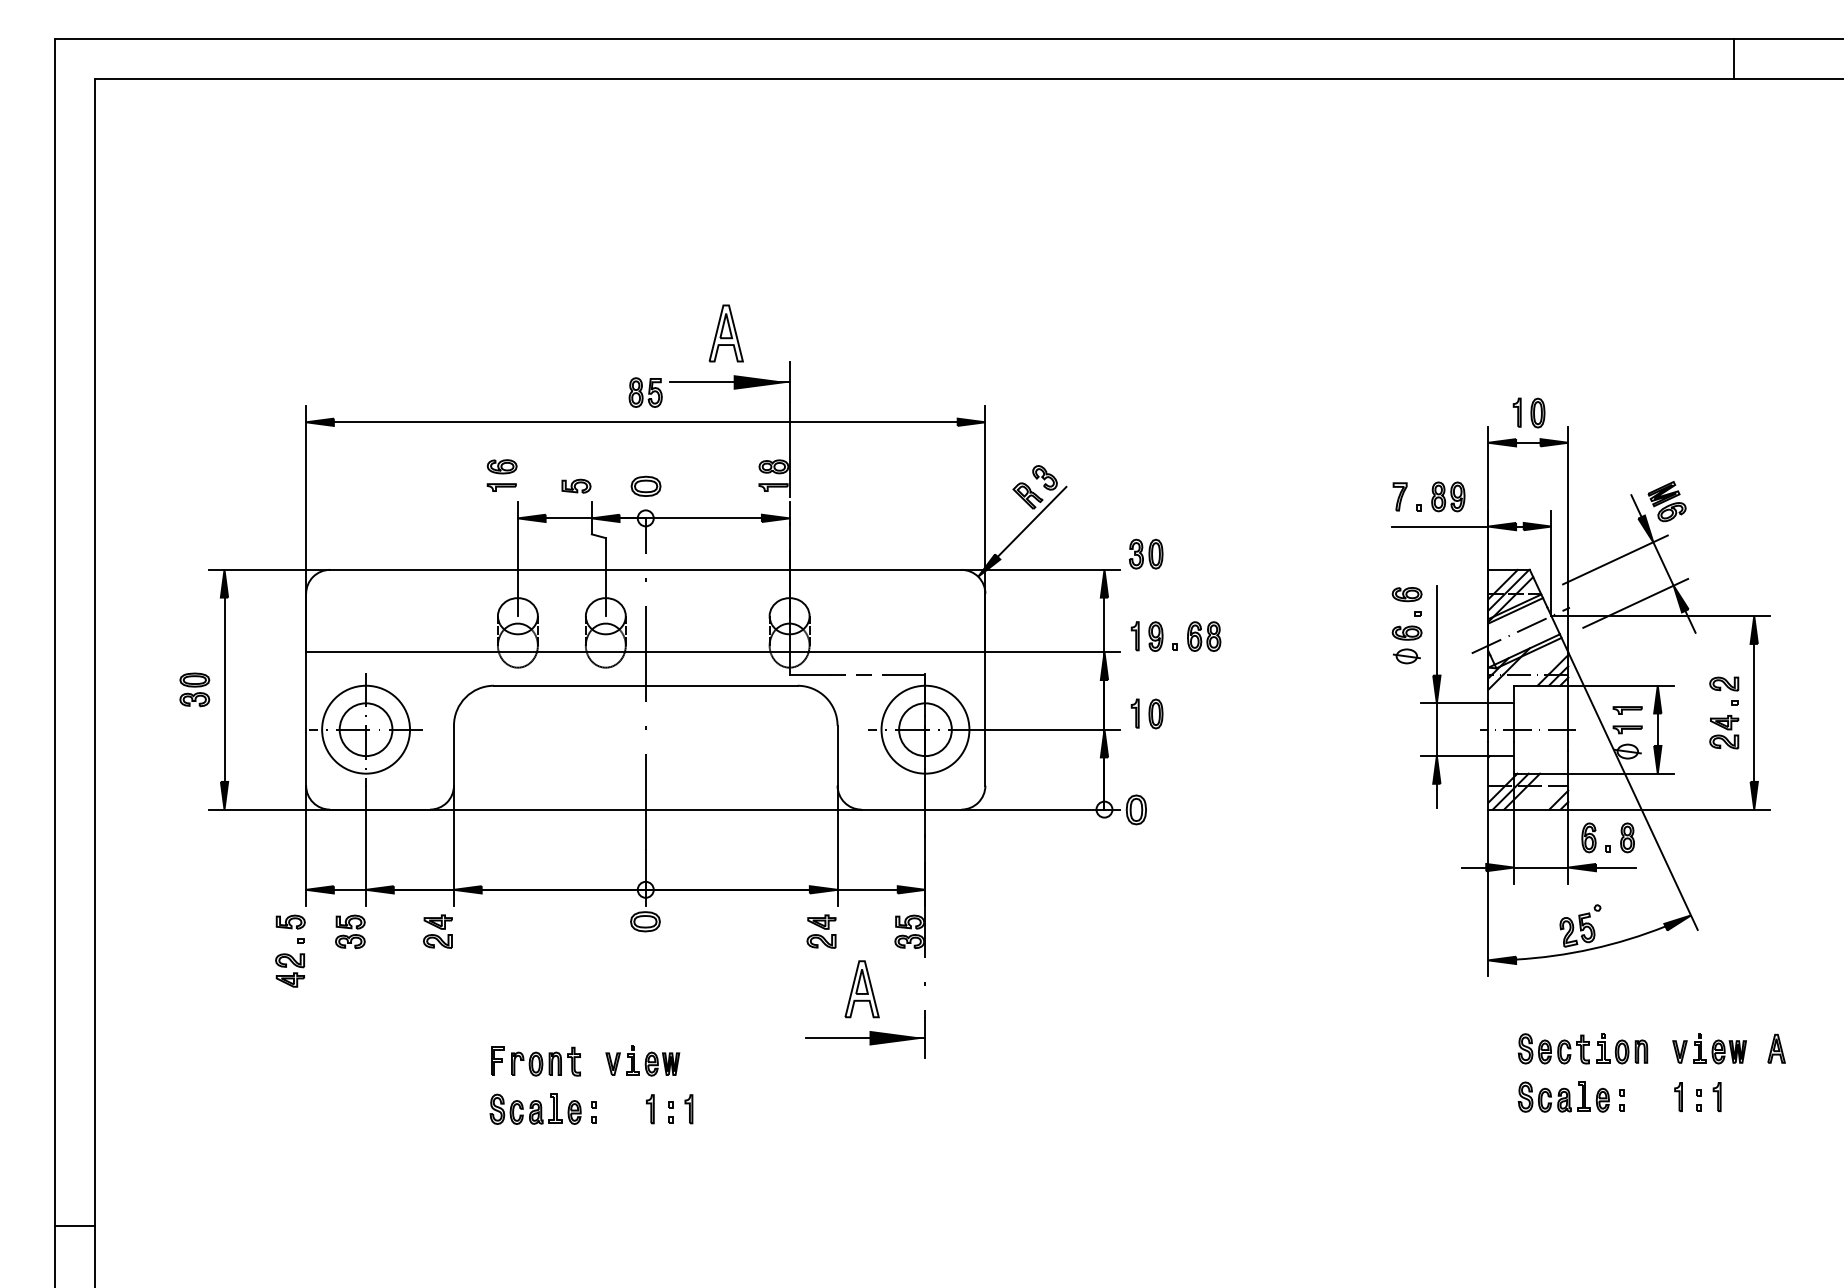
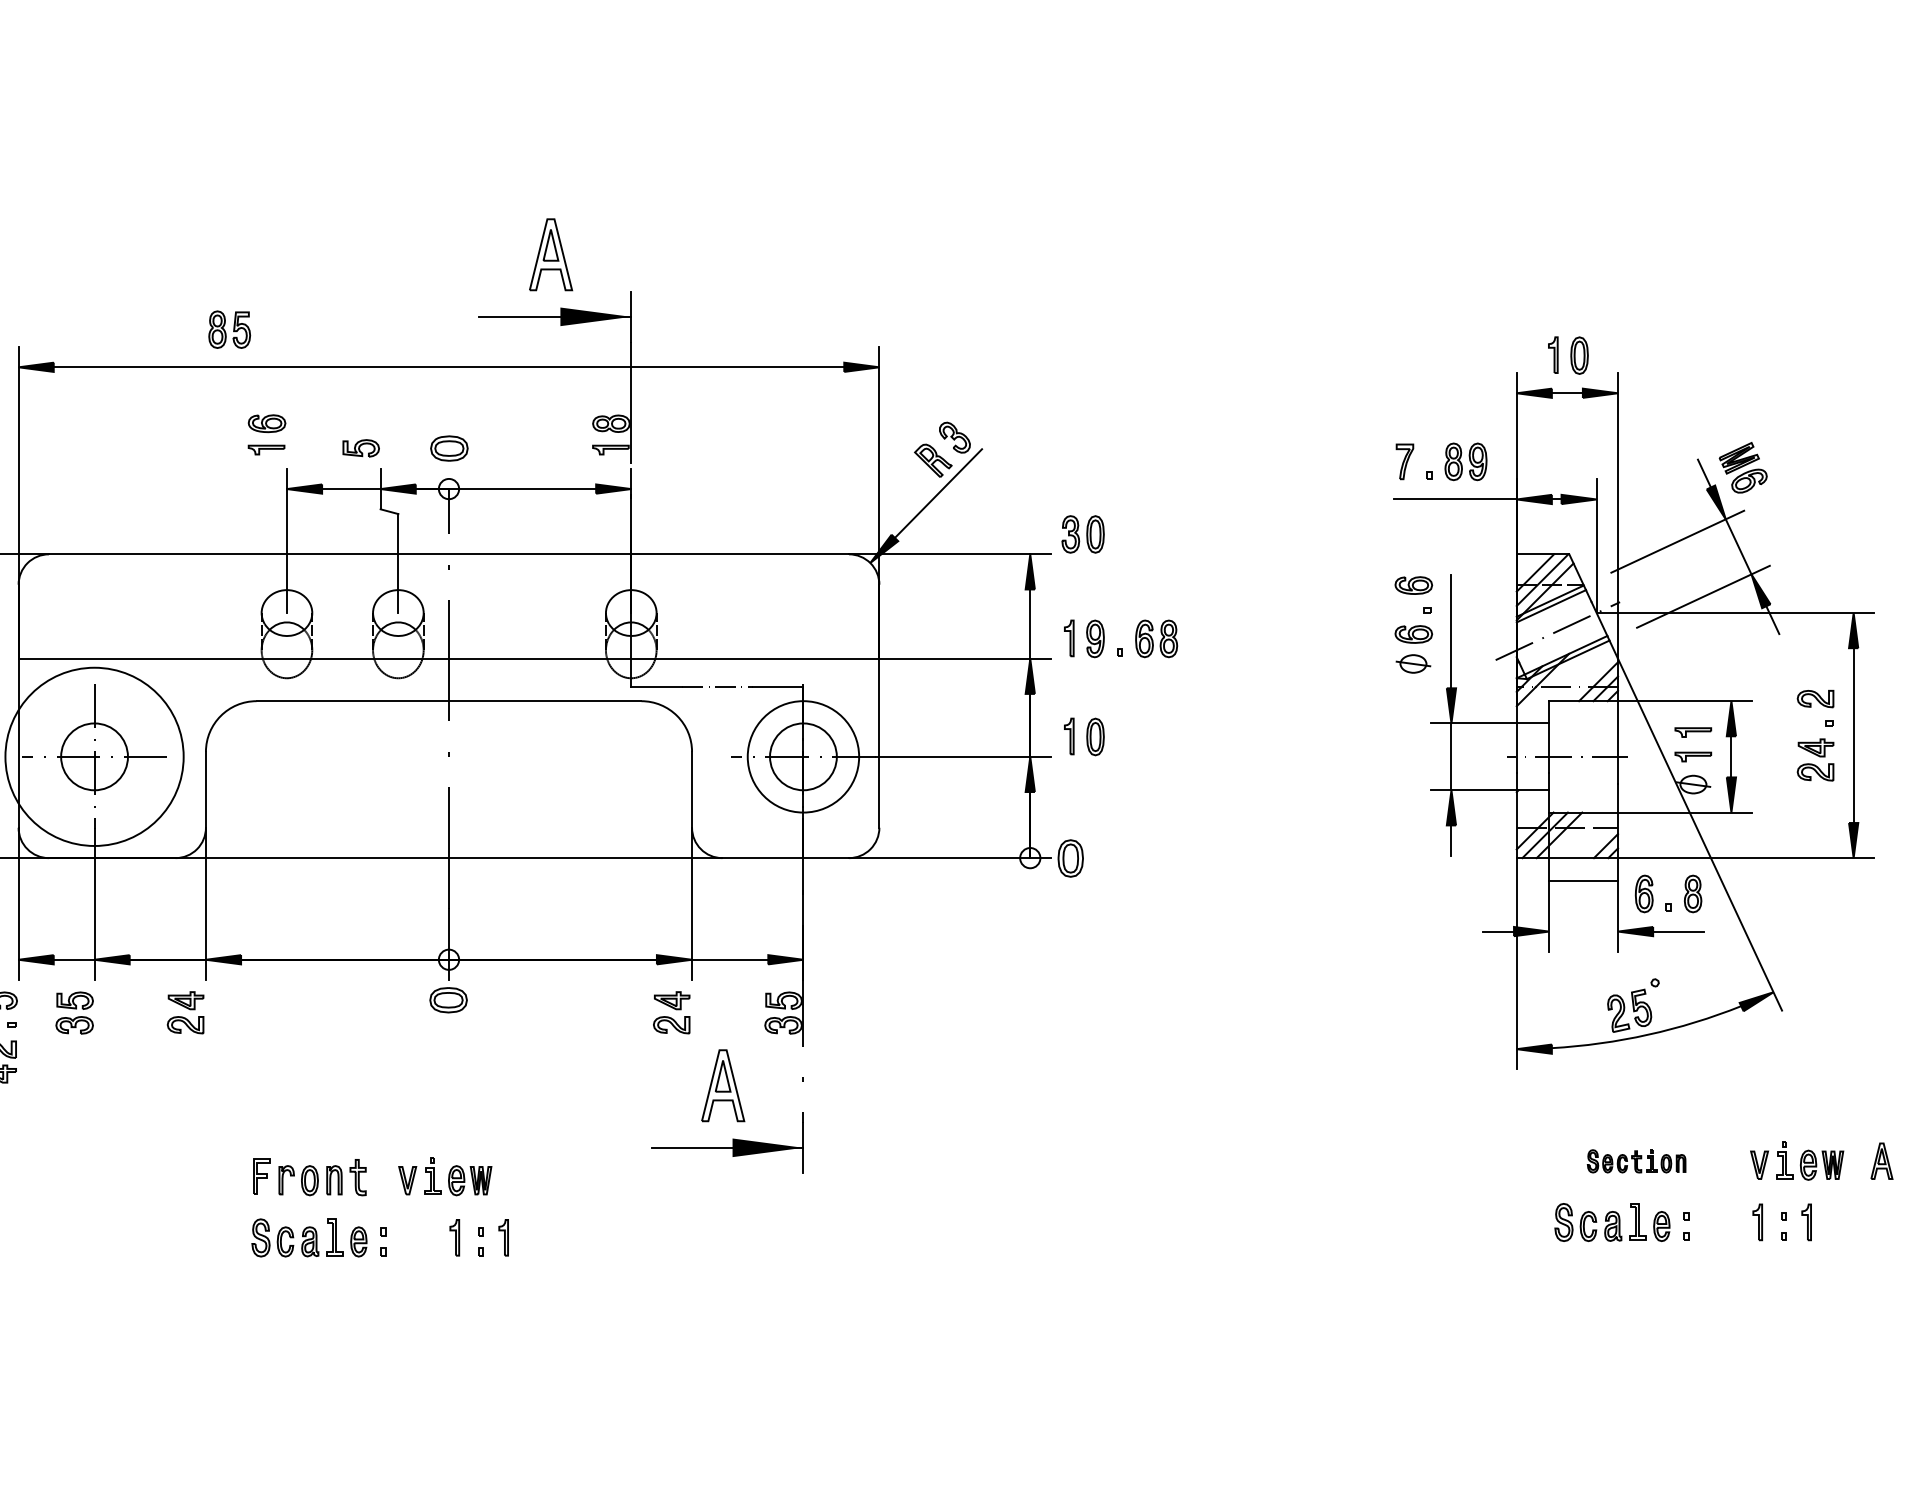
part: (645, 392) -> (229, 329), moved
circle: (366, 729) -> (95, 756), size x1.6
line: (1540, 867) -> (1582, 880), moved
part: (1582, 1048) -> (1636, 1160), size x0.6

